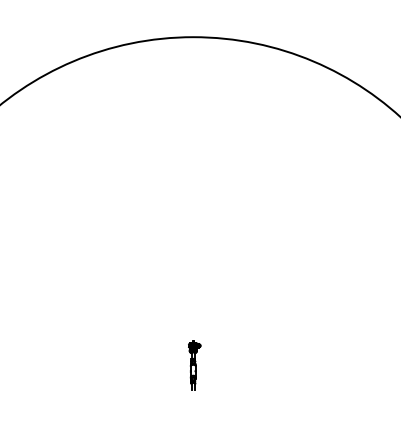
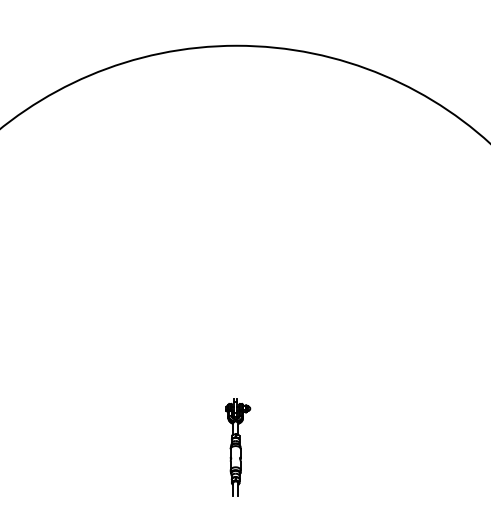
part: (194, 365) -> (238, 447), size x1.6

